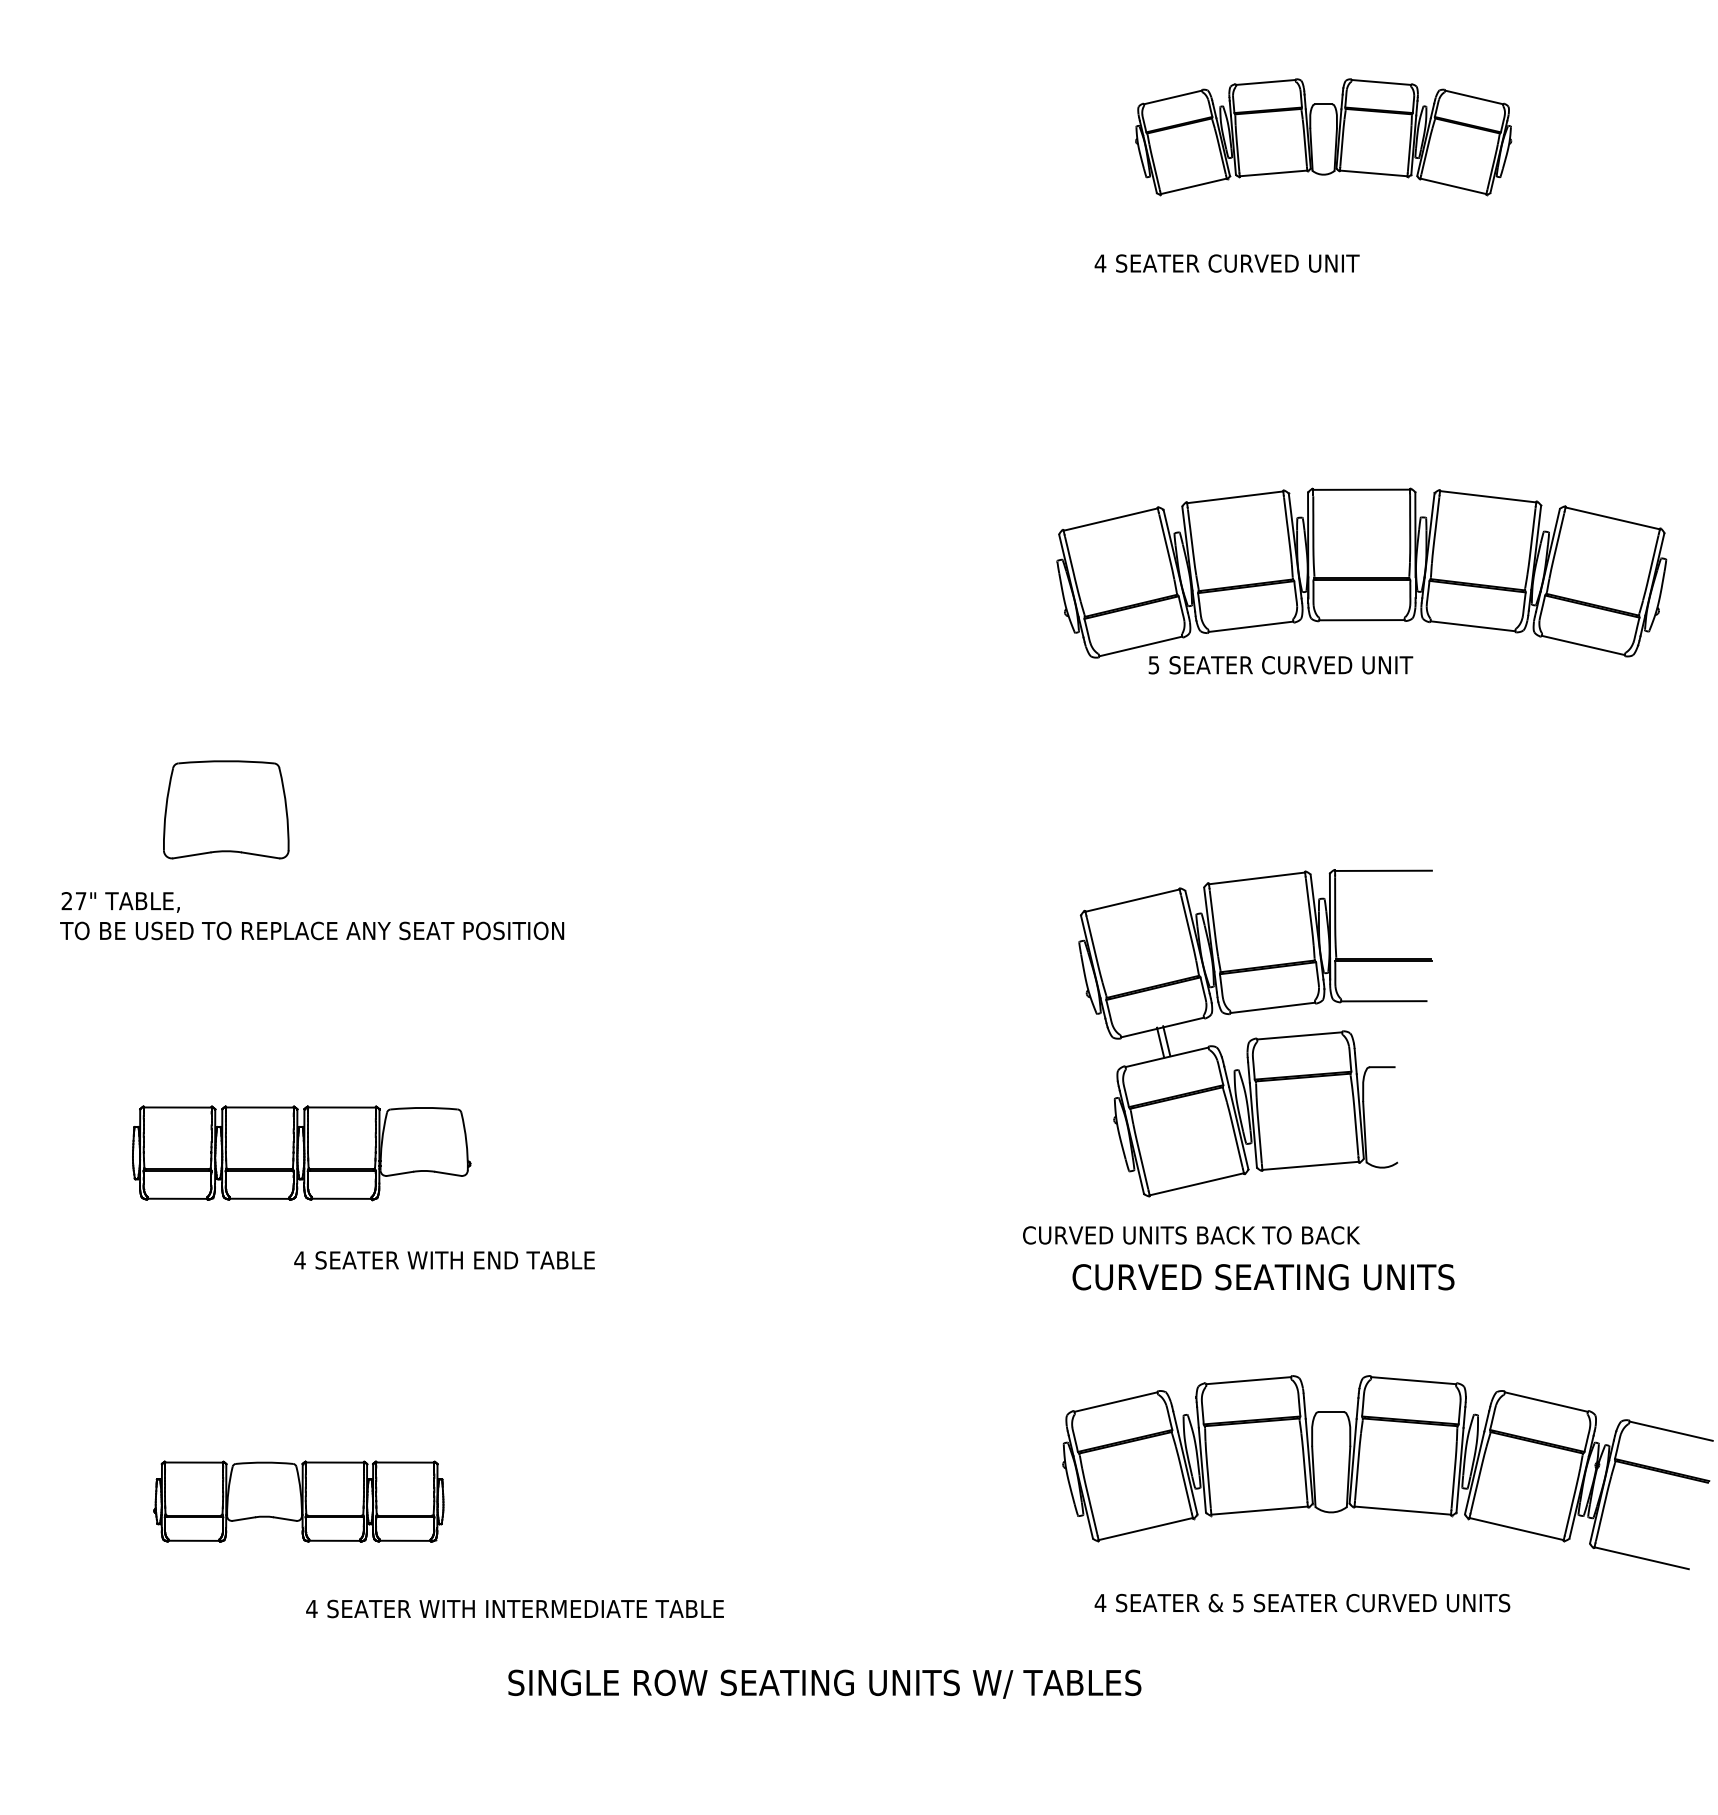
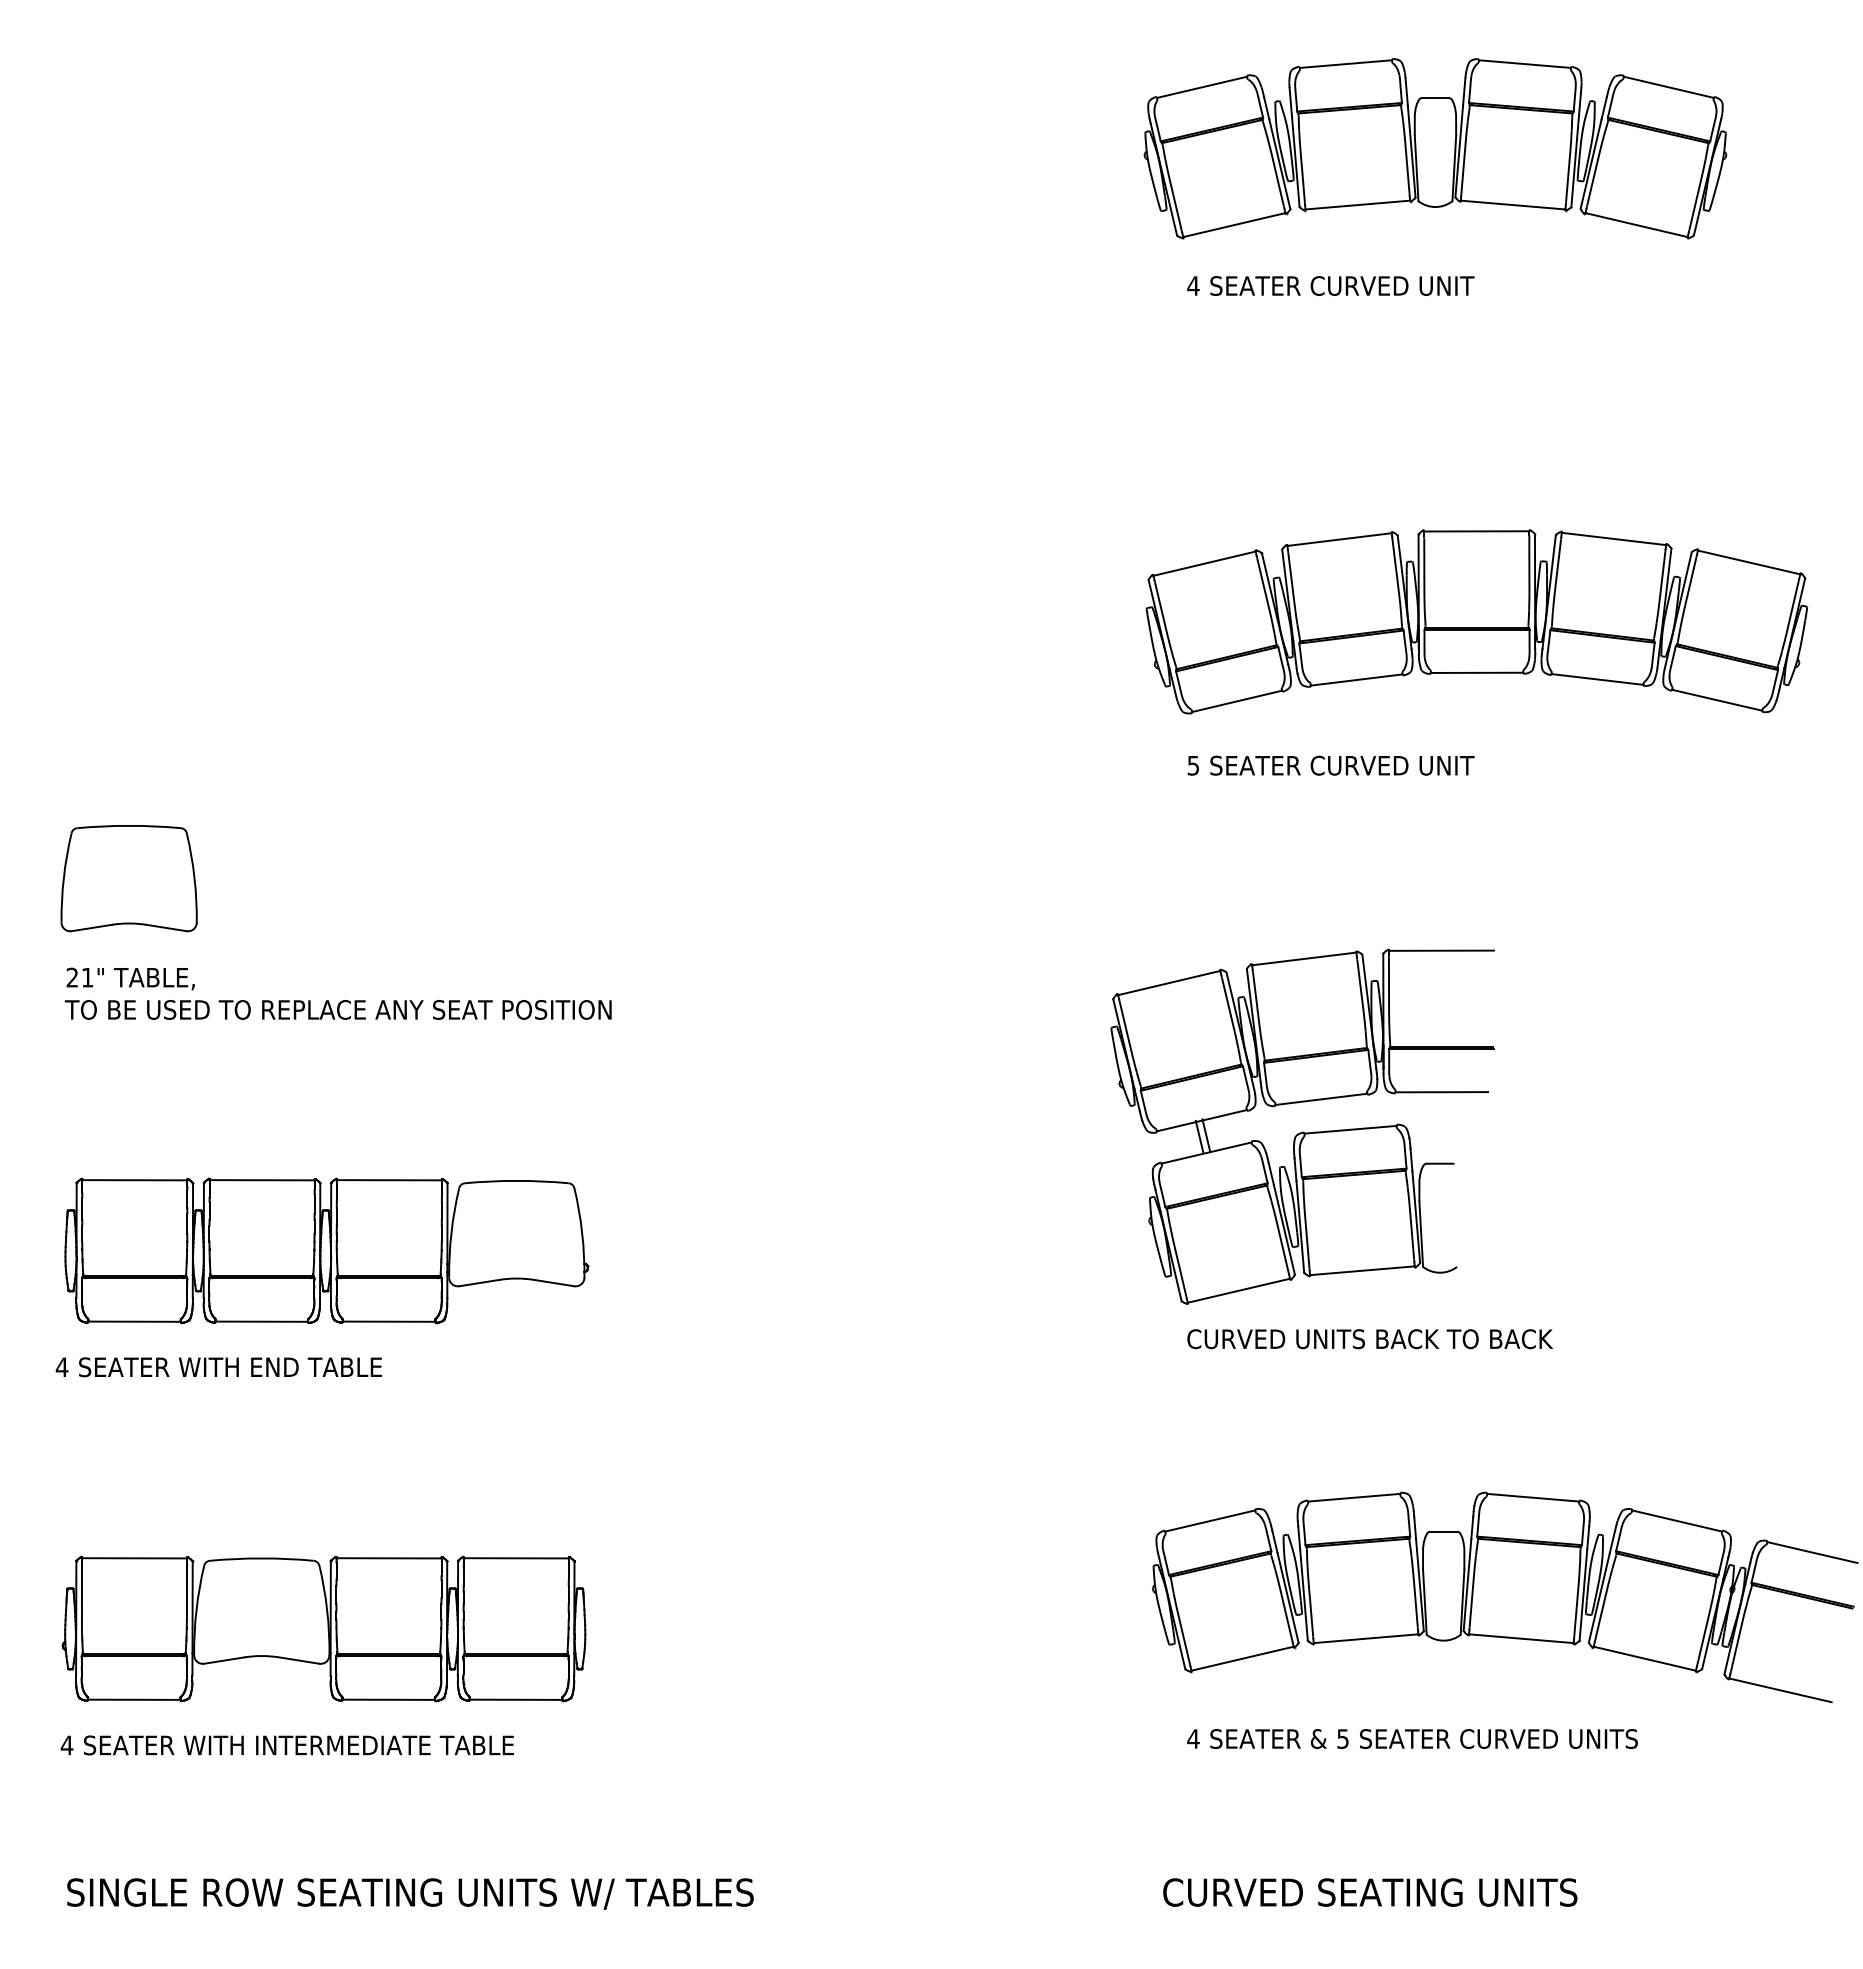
part: (1323, 136) -> (1435, 148), size x1.43
text: (1280, 665) -> (1330, 765), moved
part: (225, 809) -> (128, 878), moved
text: (80, 901) -> (87, 977), 27" -> 21"
part: (1255, 1032) -> (1302, 1126), moved
part: (301, 1152) -> (326, 1250), size x1.43
text: (1190, 1235) -> (1369, 1339), moved
text: (444, 1260) -> (218, 1367), moved
text: (1263, 1277) -> (1370, 1892), moved
part: (298, 1501) -> (323, 1628), size x1.67
text: (514, 1609) -> (286, 1745), moved
text: (824, 1683) -> (410, 1893), moved

